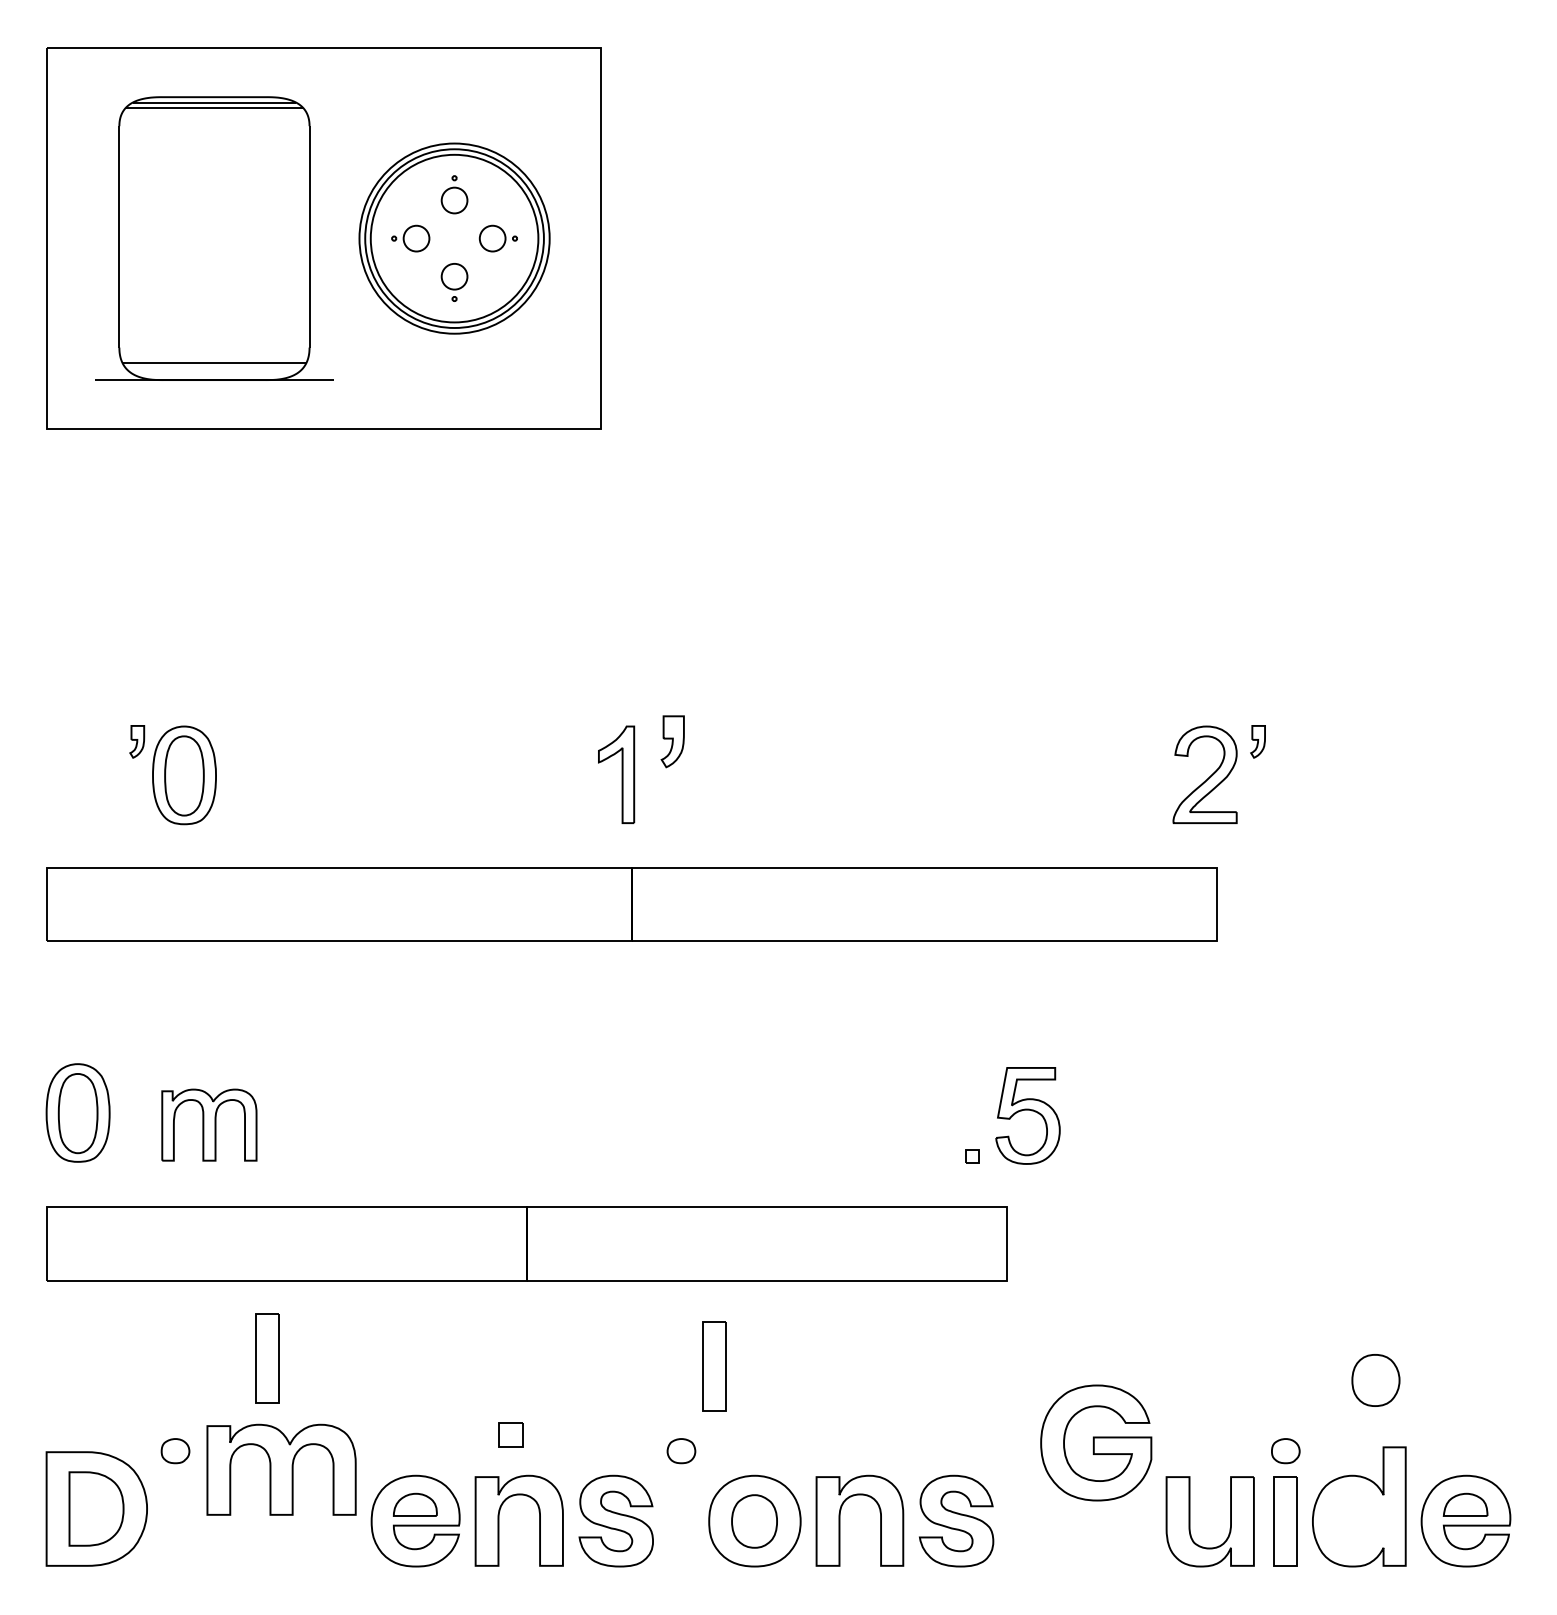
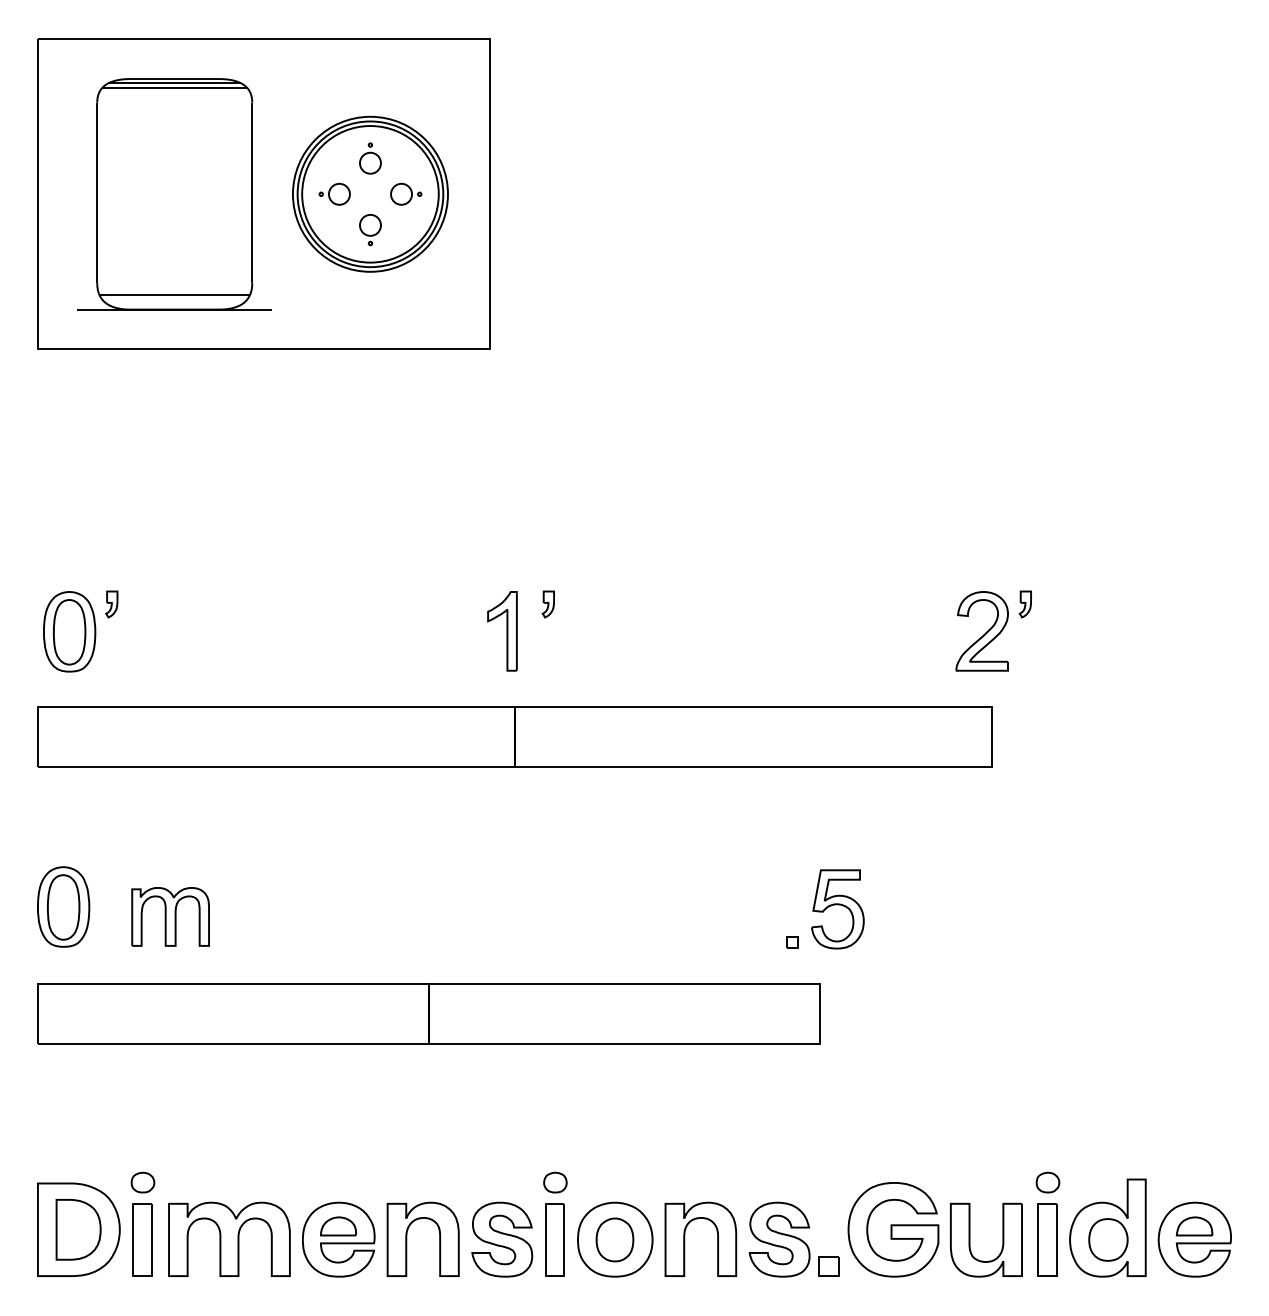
part: (672, 741) -> (548, 604), size x0.62
part: (184, 775) -> (69, 631), moved
part: (267, 1358) -> (142, 1239), moved
part: (714, 1366) -> (555, 1239), moved
part: (1375, 1380) -> (1108, 1239), moved
part: (510, 1434) -> (828, 1266), moved
part: (1096, 1442) -> (893, 1229), moved
part: (281, 1469) -> (229, 1239), moved

